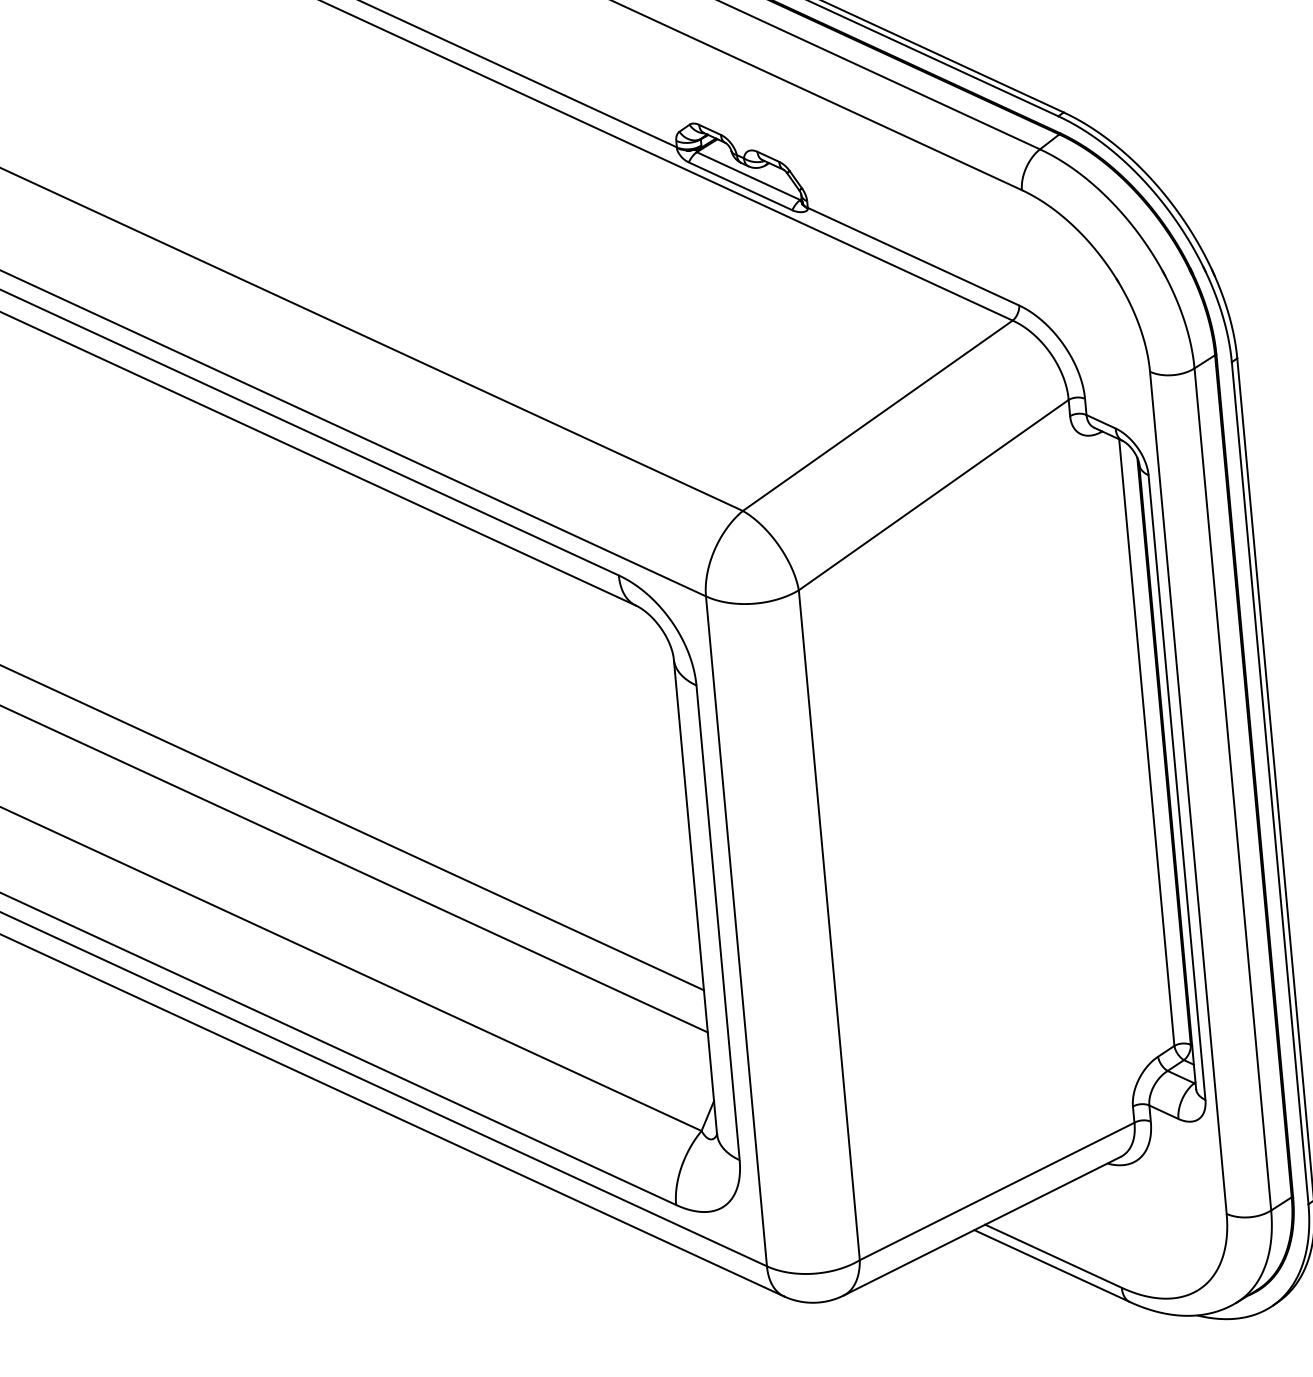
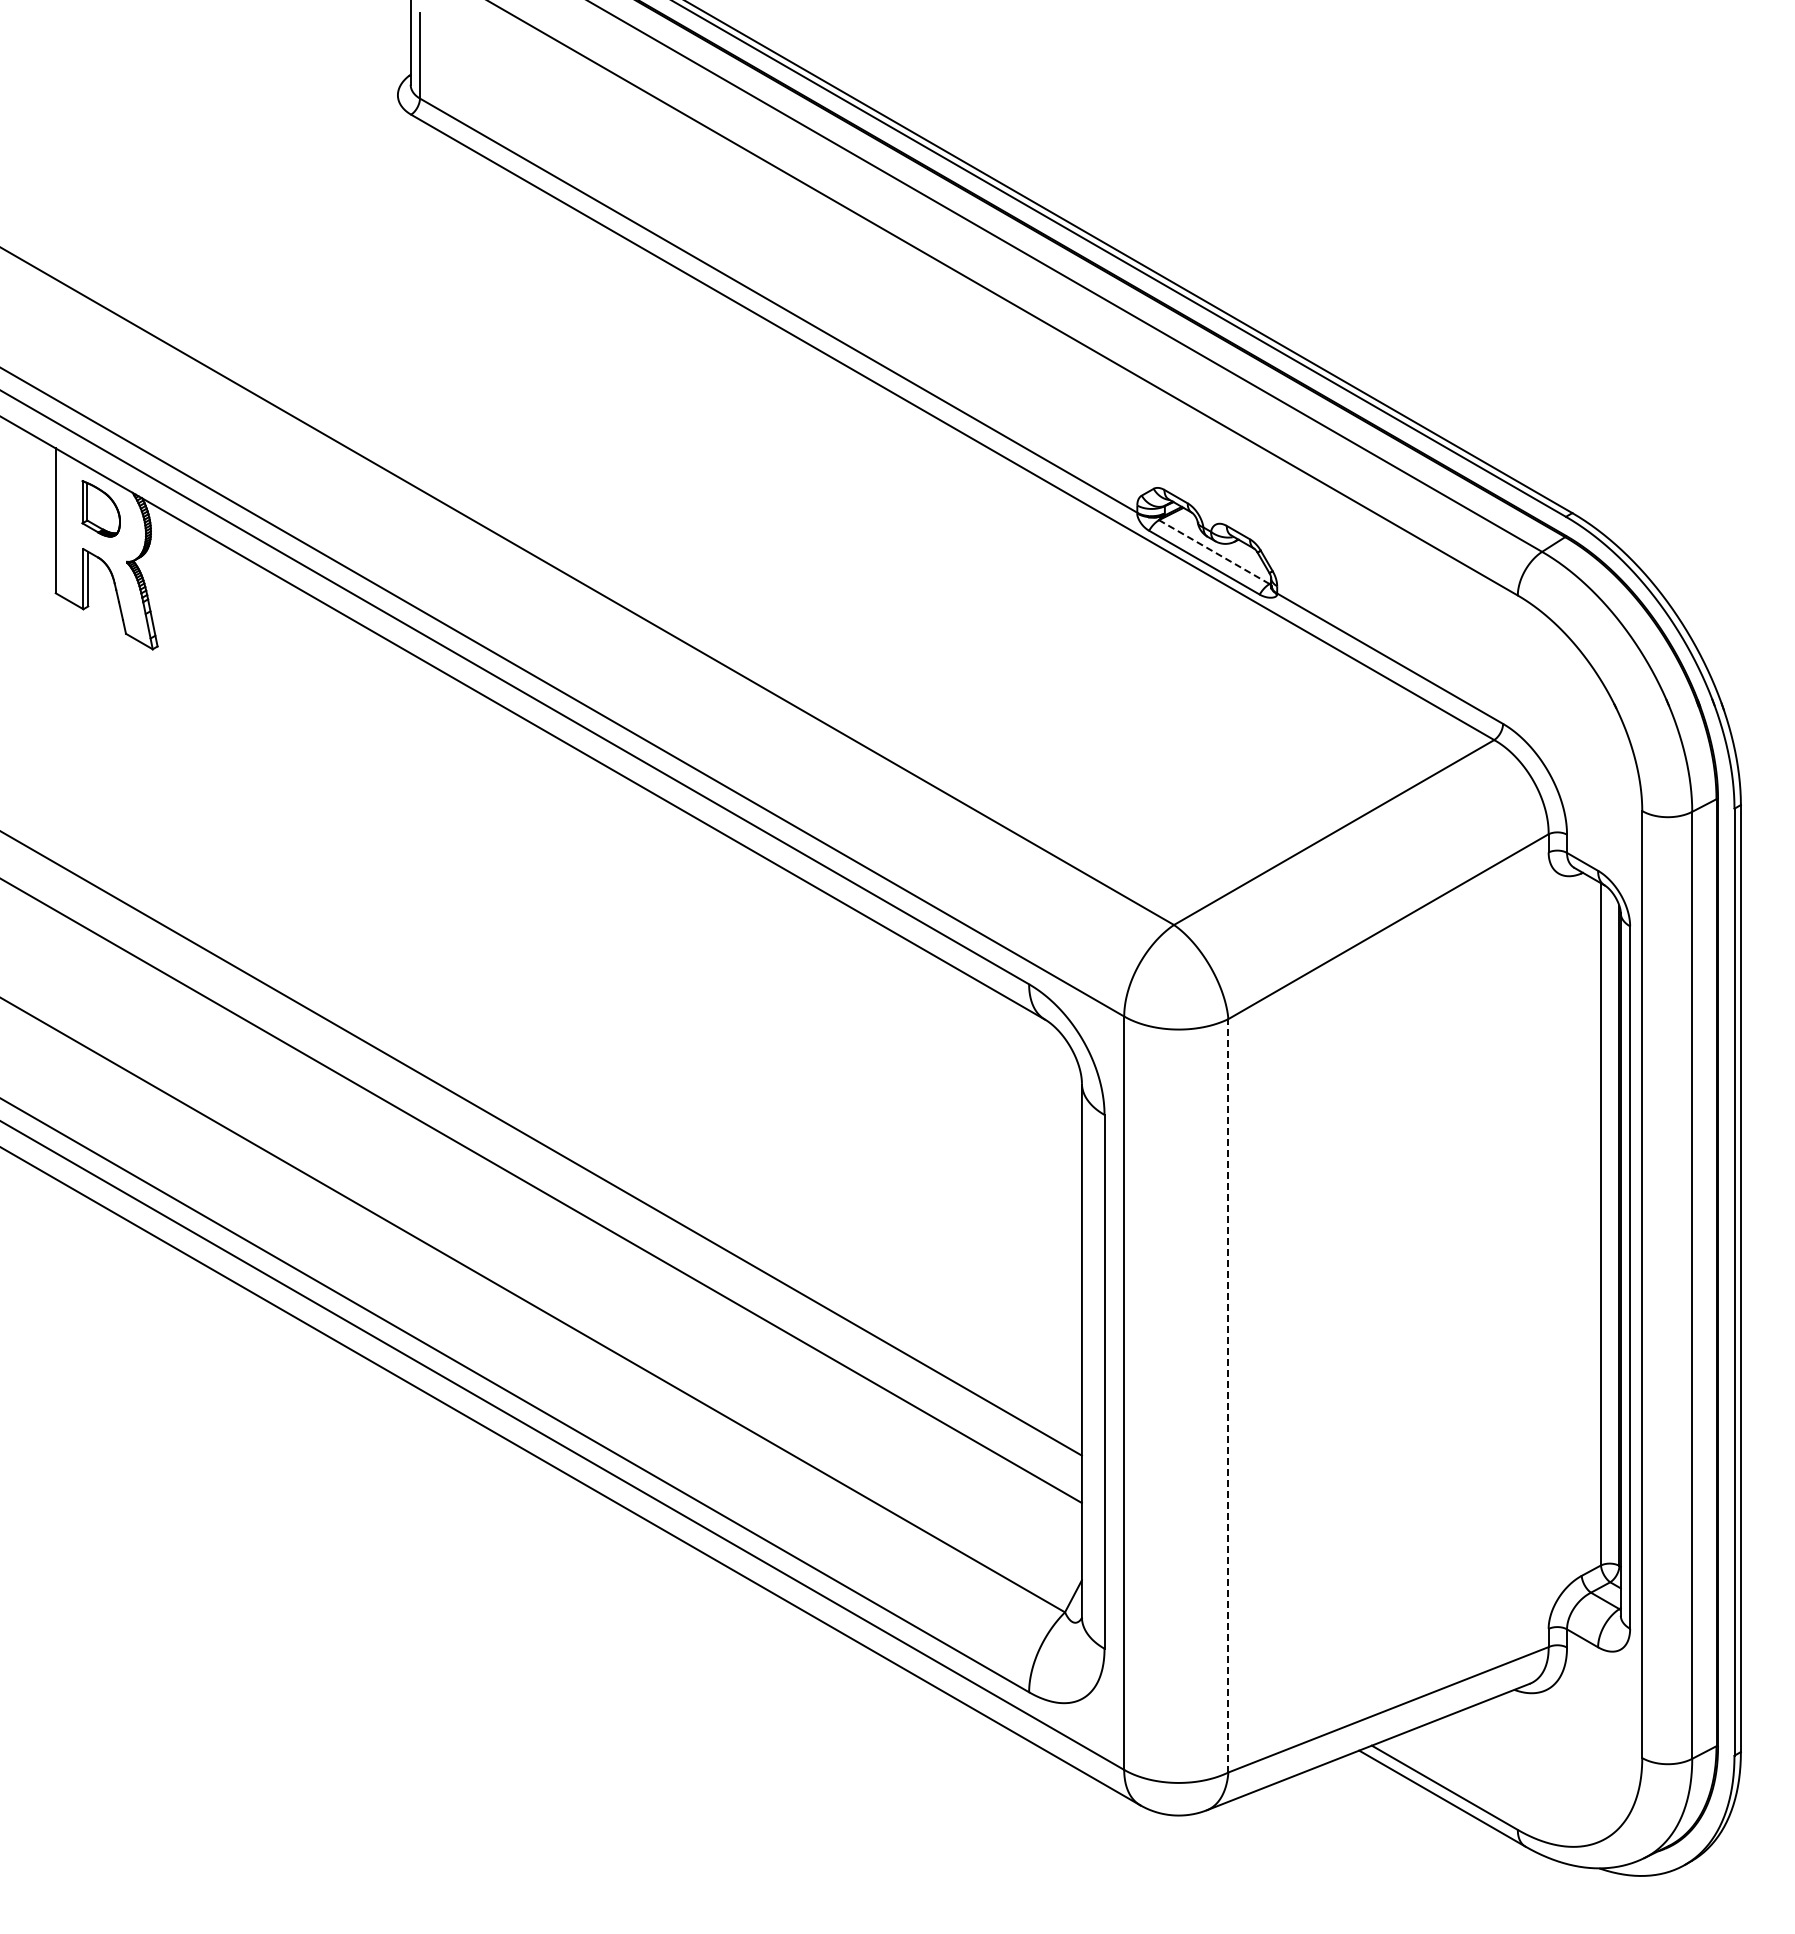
line: (748, 176) -> (1214, 552), solid -> dashed
line: (829, 924) -> (1228, 1395), solid -> dashed

